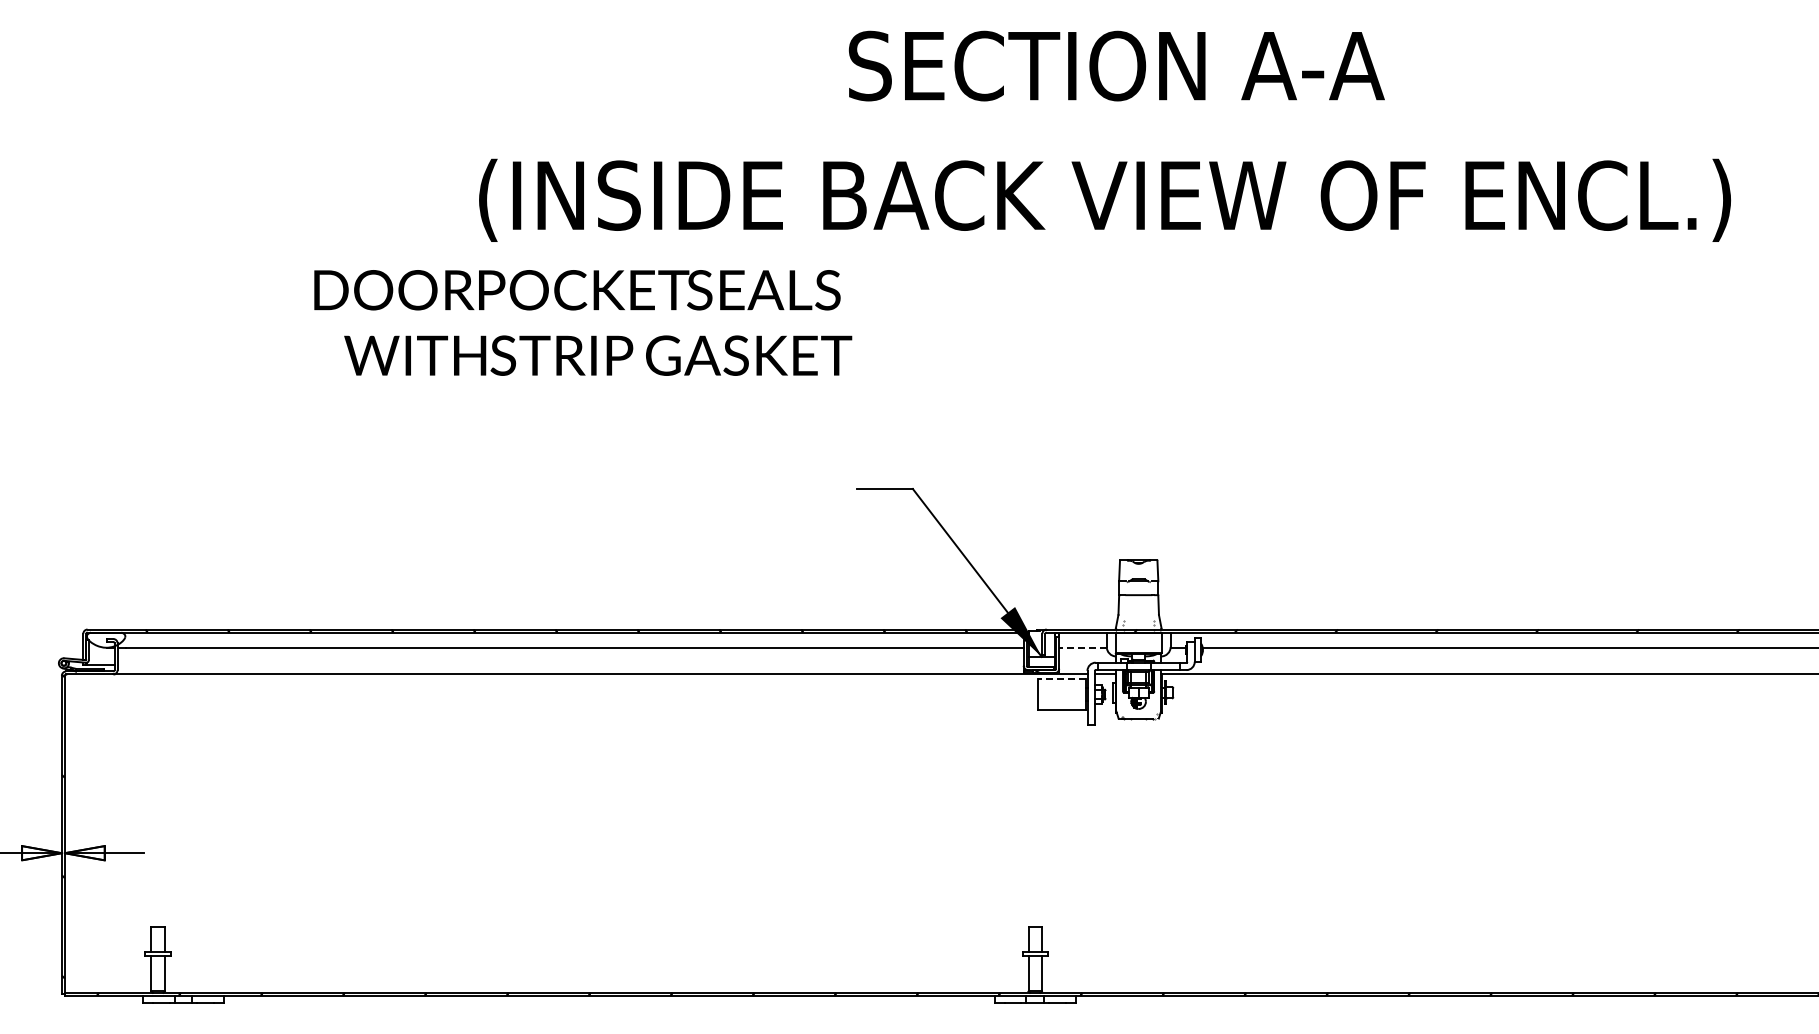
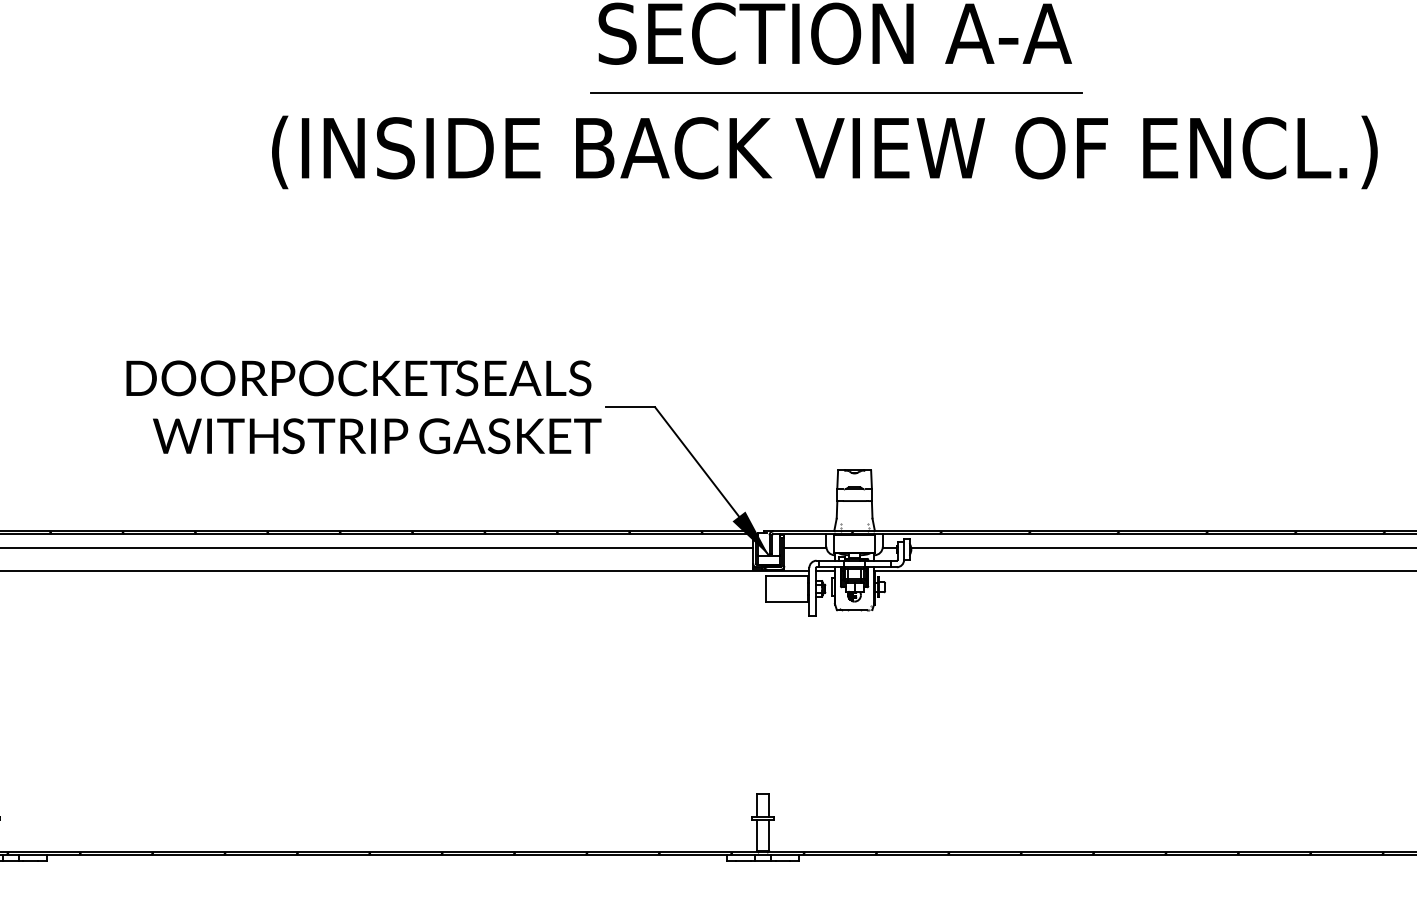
line: (1117, 133) -> (835, 93), added
text: (583, 322) -> (364, 406), moved
line: (1083, 647) -> (805, 547), dashed -> solid
line: (1061, 679) -> (786, 575), dashed -> solid

